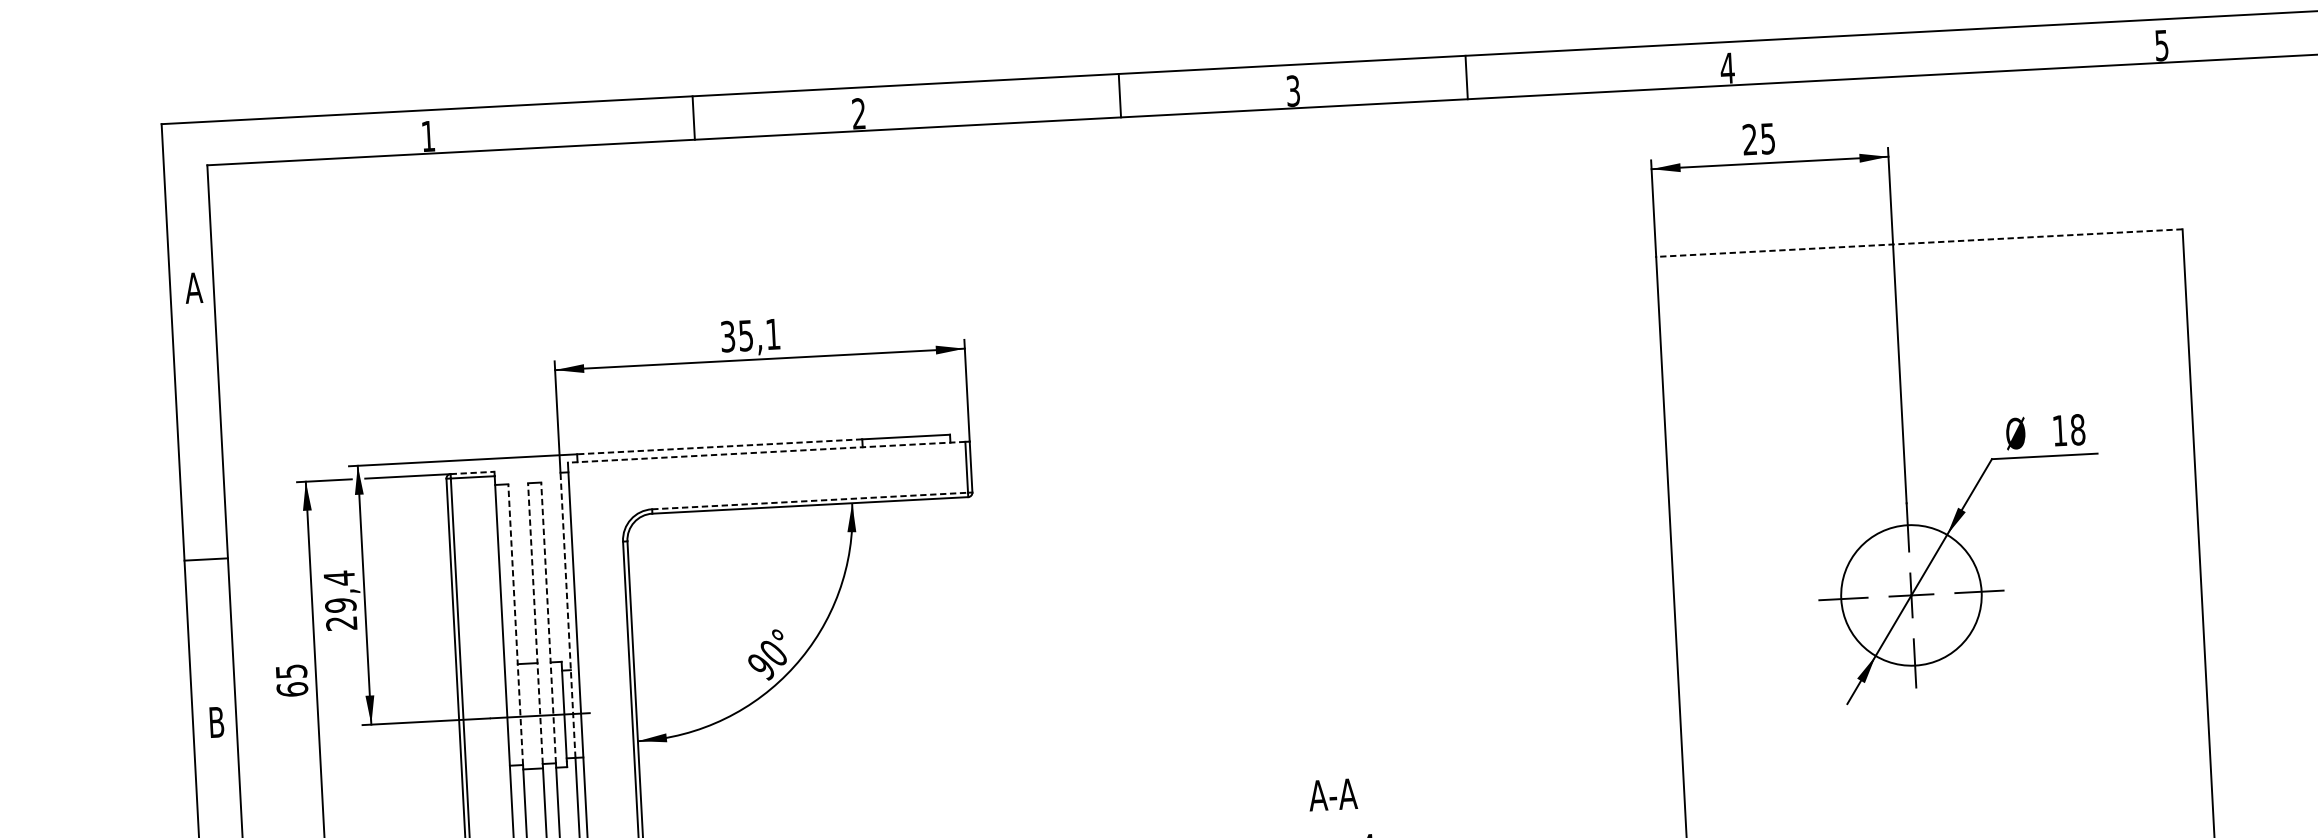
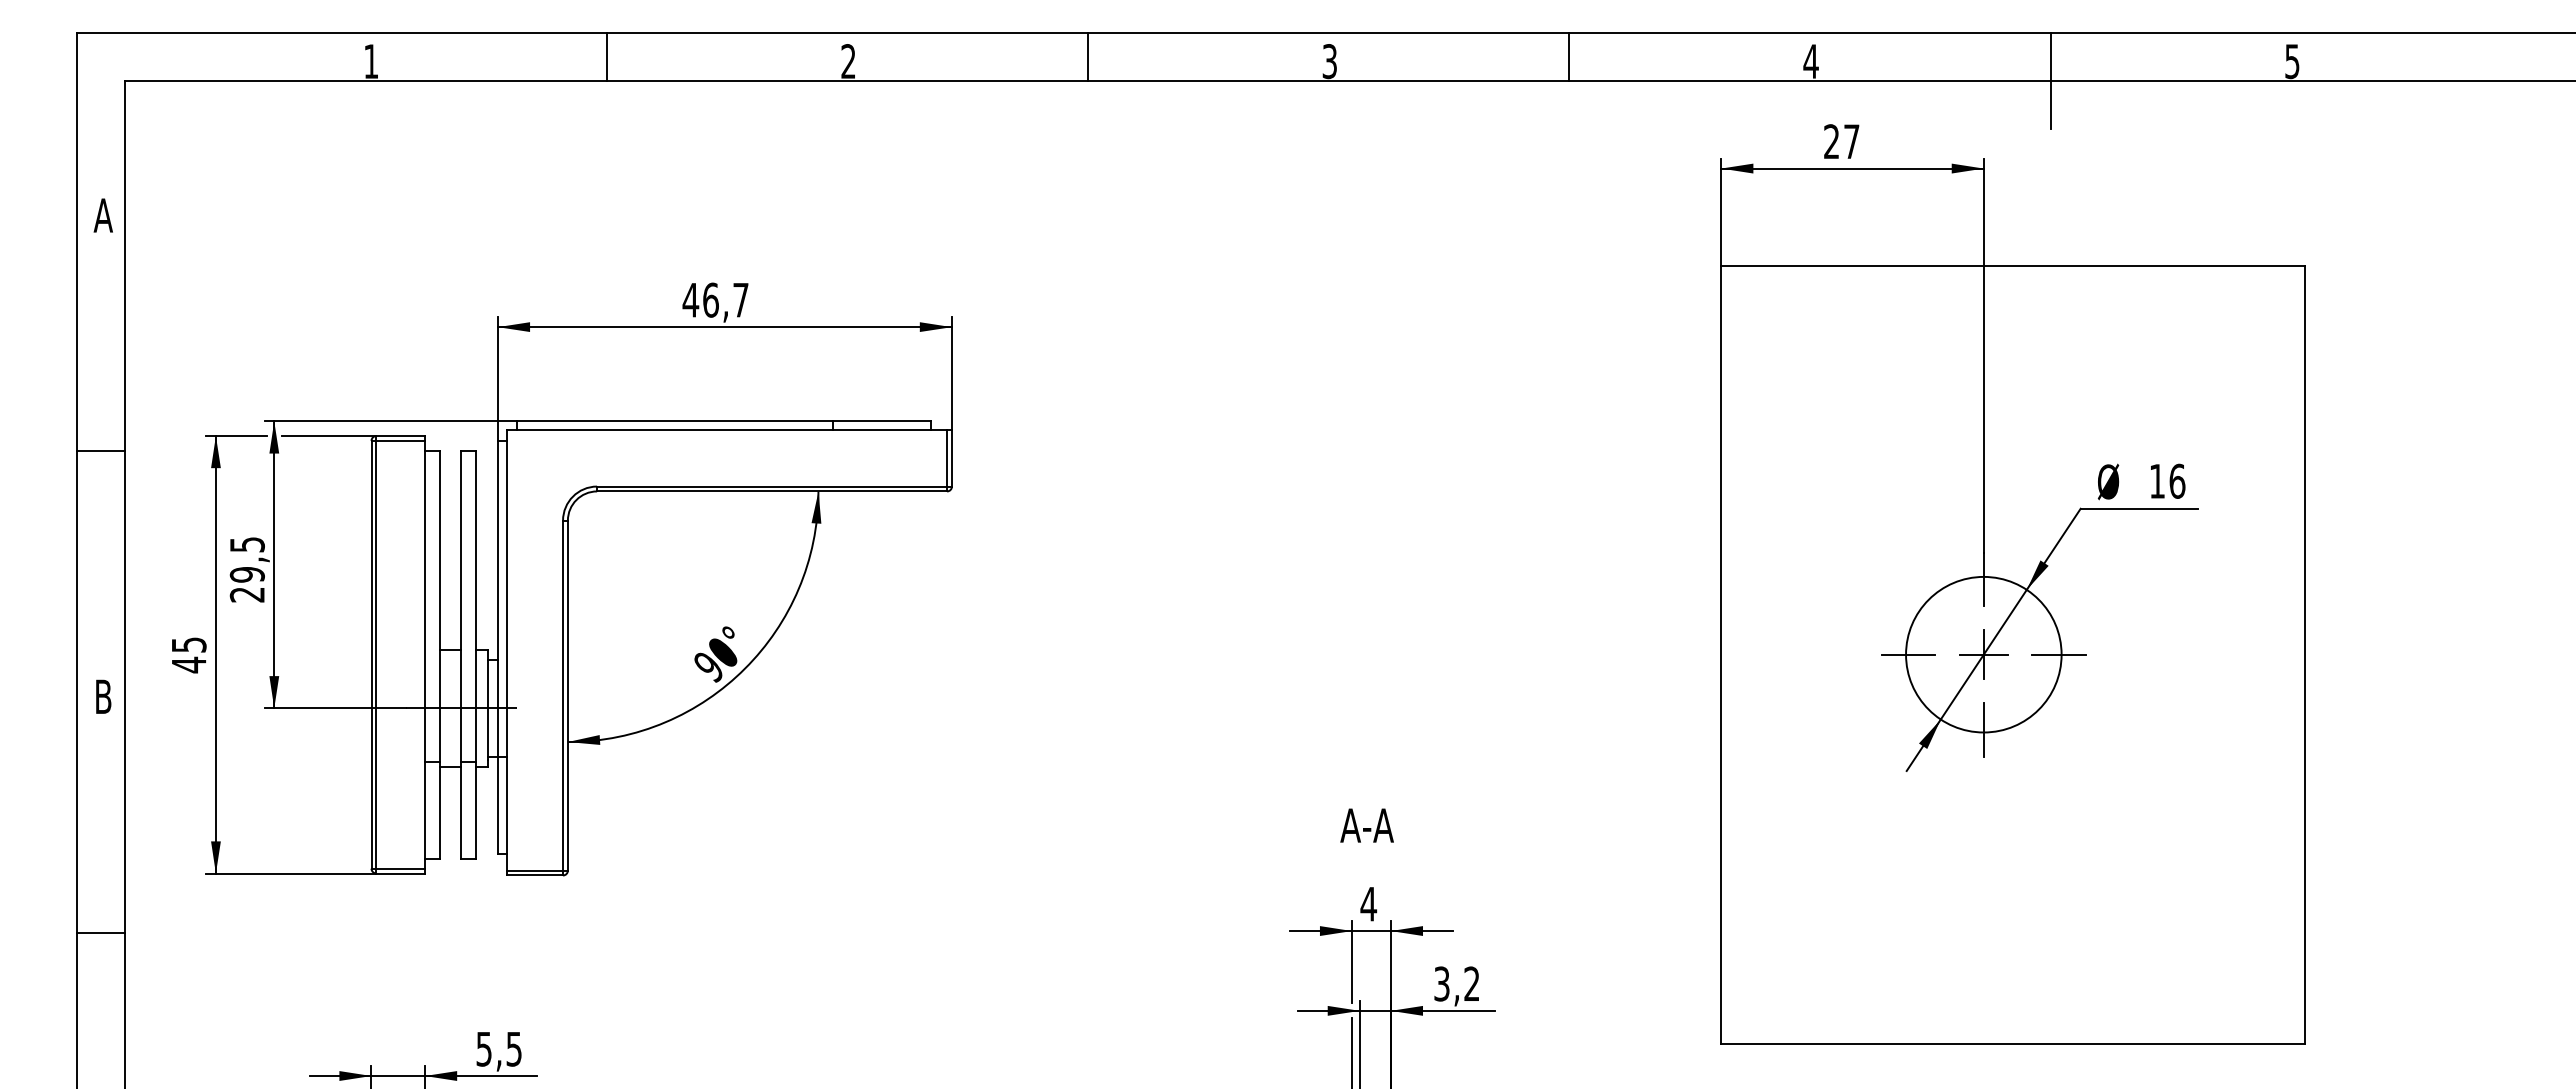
line: (1944, 74) -> (2050, 80), added
line: (1466, 77) -> (1569, 56), moved
line: (1119, 95) -> (1087, 56), moved
line: (693, 117) -> (606, 56), moved
text: (1767, 138) -> (1851, 141), 25 -> 27
line: (1918, 242) -> (2012, 265), dashed -> solid
text: (750, 334) -> (715, 299), 35,1 -> 46,7
text: (2077, 429) -> (2177, 480), 18 -> 16
line: (719, 446) -> (675, 421), dashed -> solid
line: (766, 452) -> (726, 430), dashed -> solid
line: (473, 473) -> (401, 436), dashed -> solid
line: (810, 500) -> (772, 486), dashed -> solid
line: (206, 559) -> (101, 451), moved
text: (339, 578) -> (247, 544), 29,4 -> 29,5
line: (567, 615) -> (497, 598), dashed -> solid
line: (535, 623) -> (461, 606), dashed -> solid
line: (549, 623) -> (476, 606), dashed -> solid
line: (515, 624) -> (439, 606), dashed -> solid
text: (291, 689) -> (188, 664), 65 -> 45
text: (1332, 794) -> (1366, 825), moved

